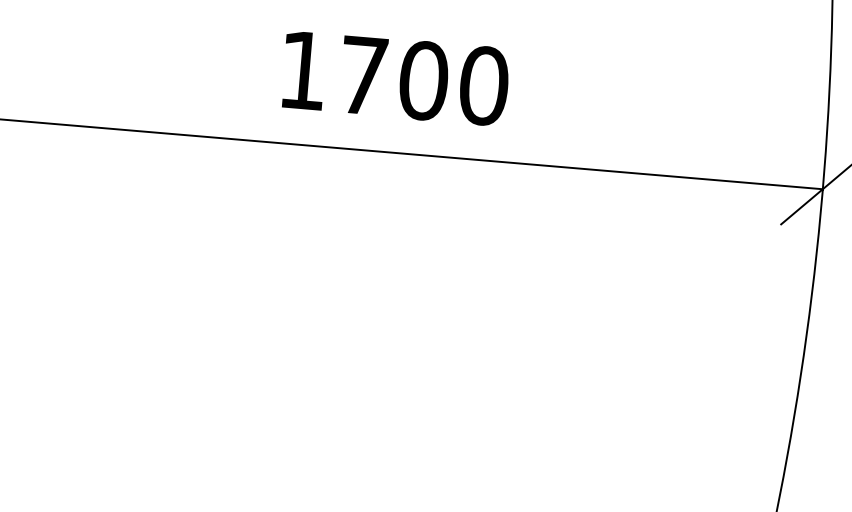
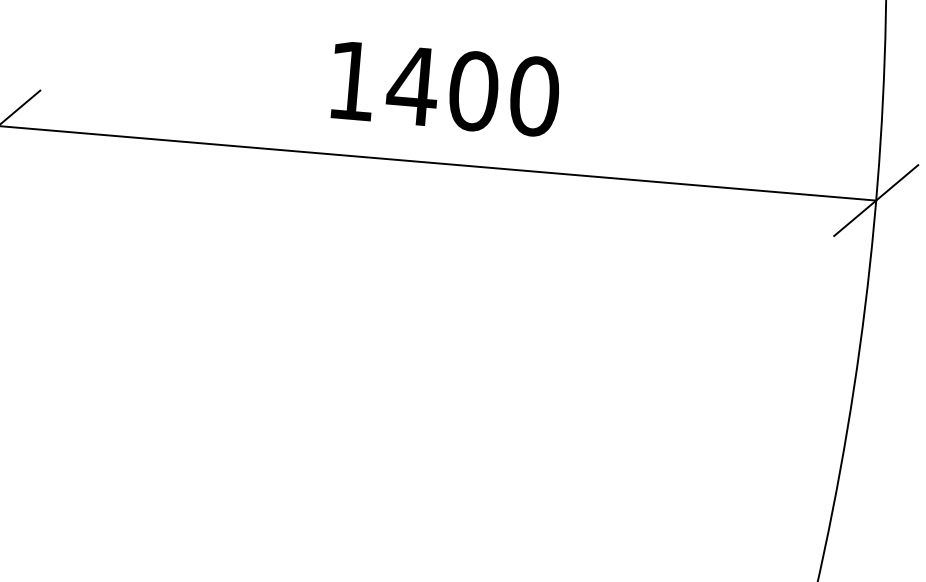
text: (362, 75) -> (411, 85), 1700 -> 1400

